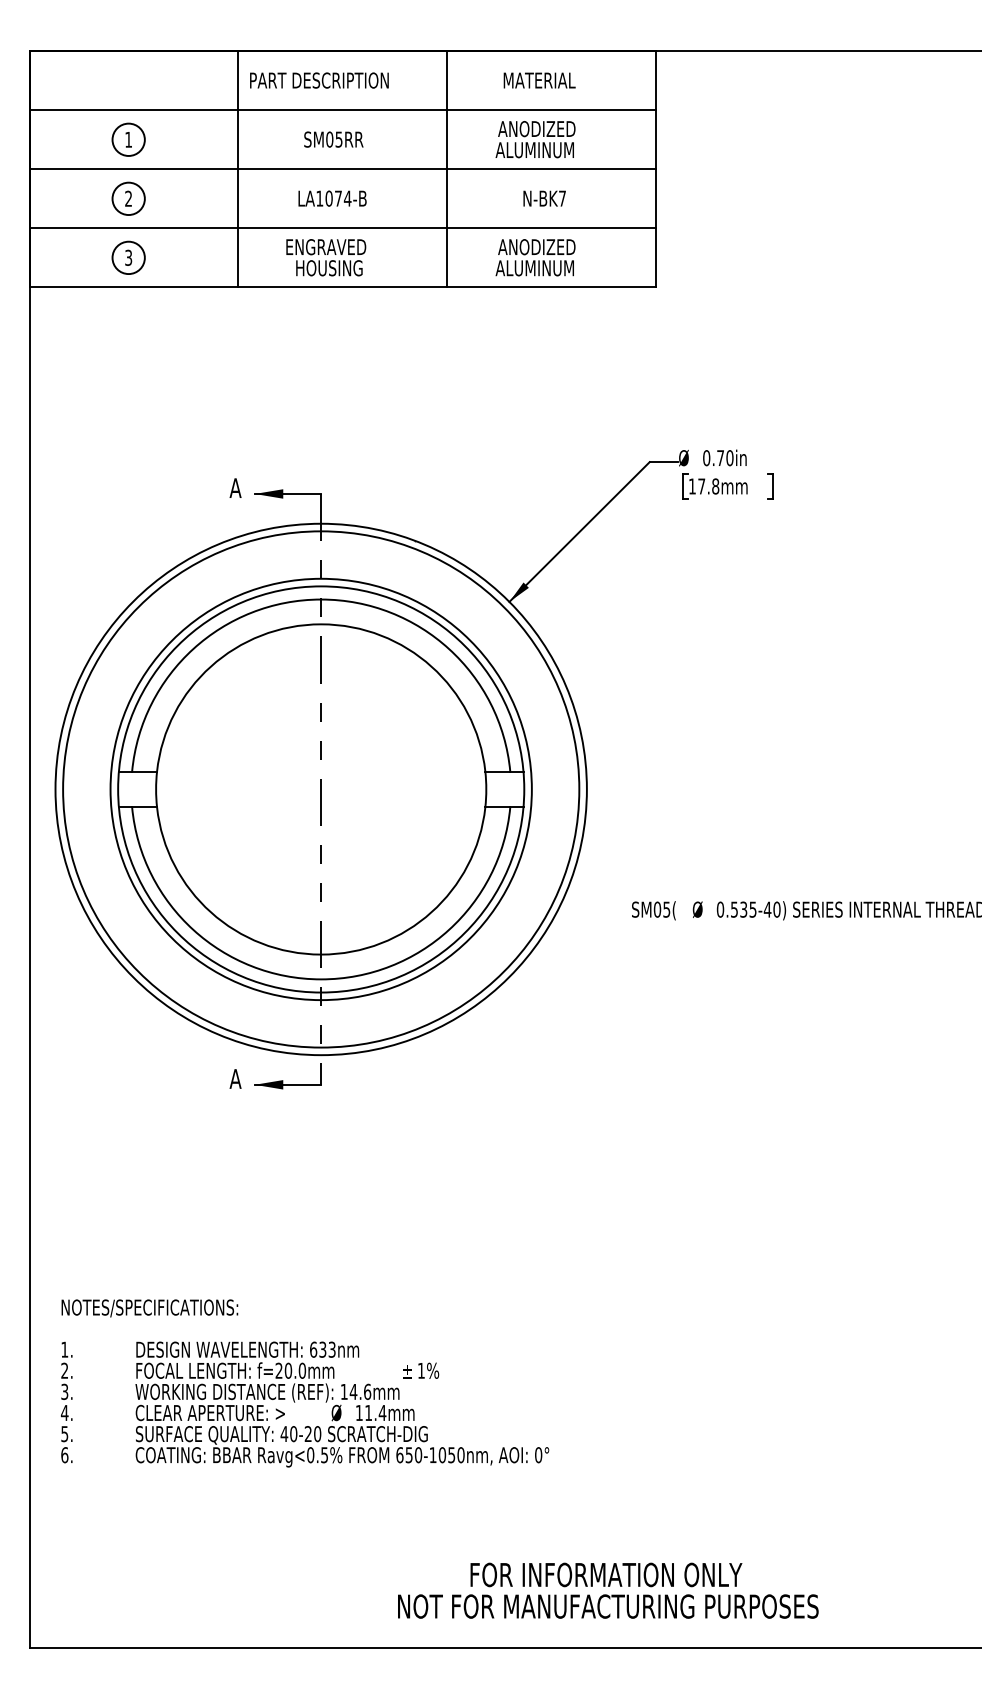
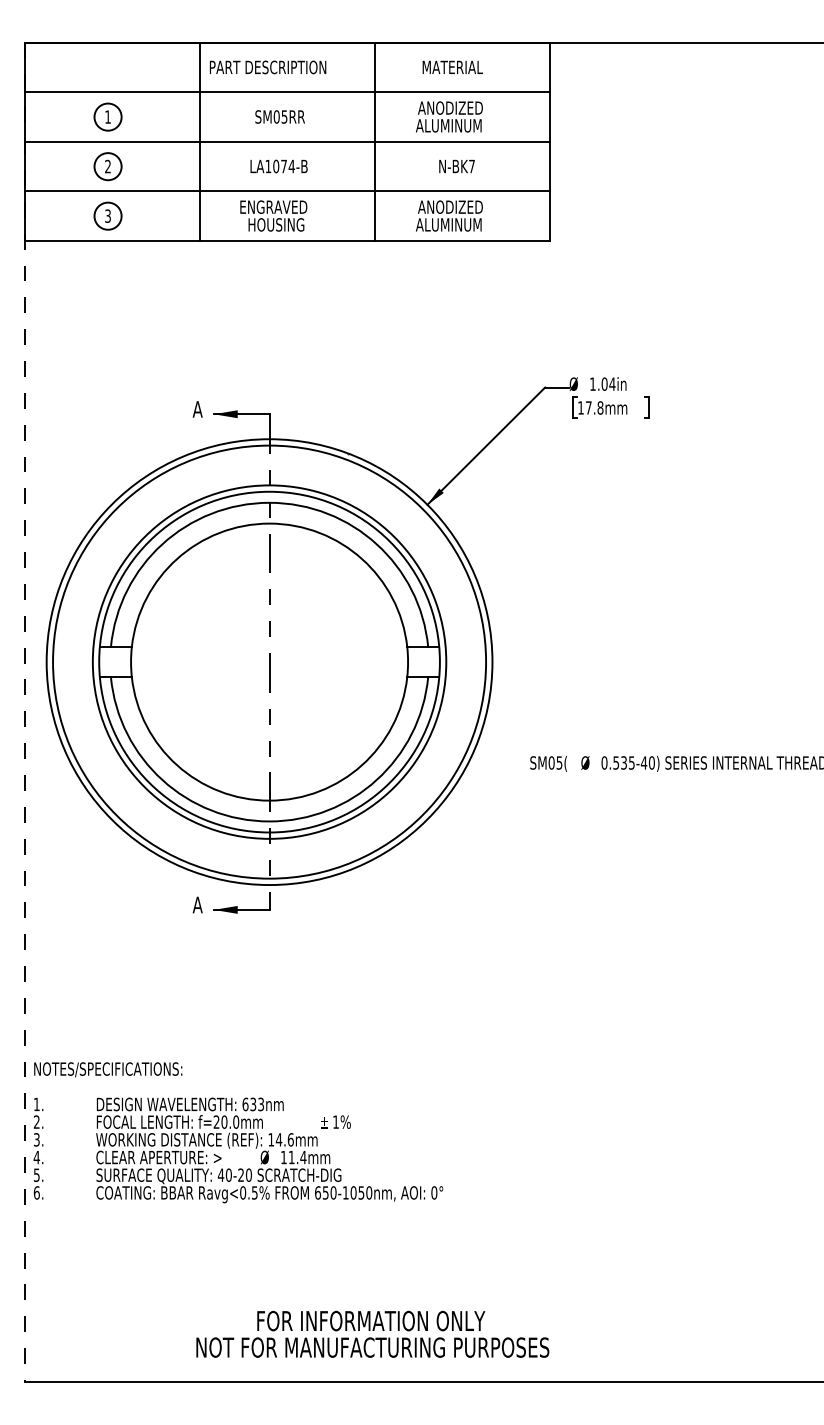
text: (718, 458) -> (602, 384), 0.70in -> 1.04in
line: (29, 849) -> (24, 712), solid -> dashed
text: (305, 1383) -> (238, 1132), moved
text: (608, 1590) -> (372, 1334), moved

